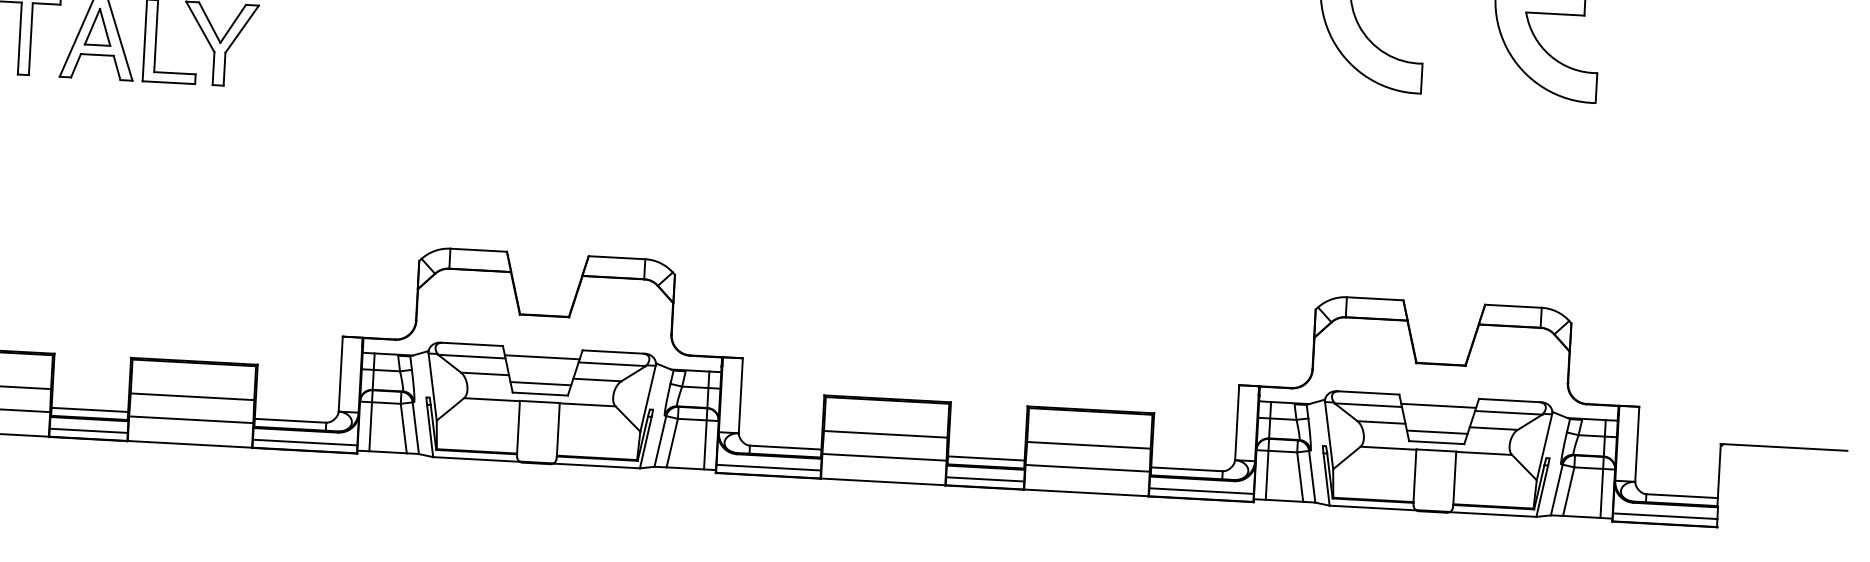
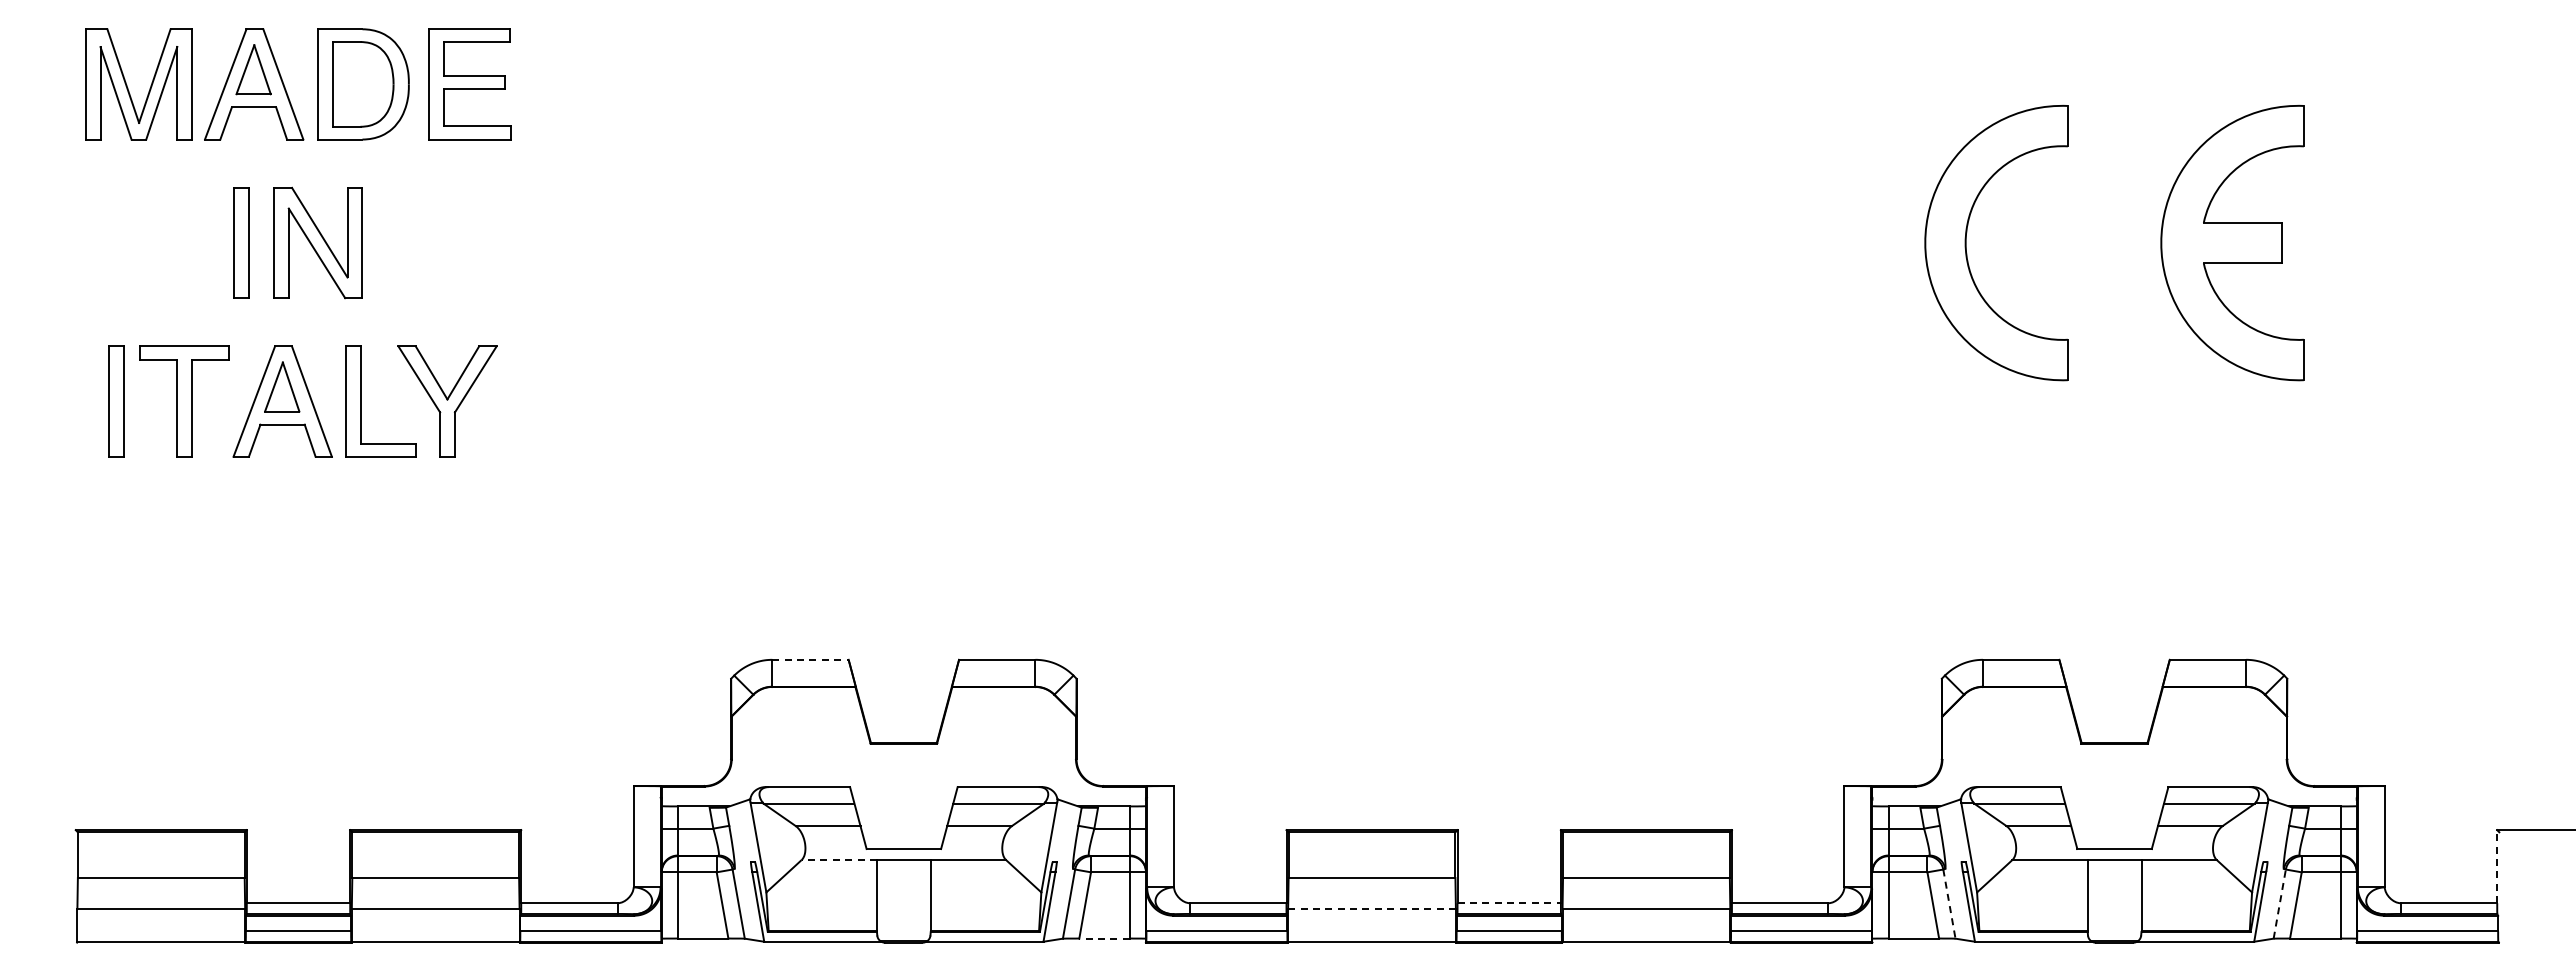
line: (478, 250) -> (810, 659), solid -> dashed
line: (542, 357) -> (903, 799), removed
line: (540, 383) -> (903, 834), removed
line: (492, 399) -> (839, 860), solid -> dashed
line: (1438, 405) -> (2114, 799), removed
line: (1437, 431) -> (2114, 834), removed
line: (884, 457) -> (1372, 909), solid -> dashed
line: (986, 458) -> (1509, 903), solid -> dashed
line: (685, 468) -> (1104, 938), solid -> dashed
line: (1719, 470) -> (2497, 866), solid -> dashed
line: (1312, 477) -> (1949, 904), solid -> dashed
line: (1556, 489) -> (2279, 903), solid -> dashed

